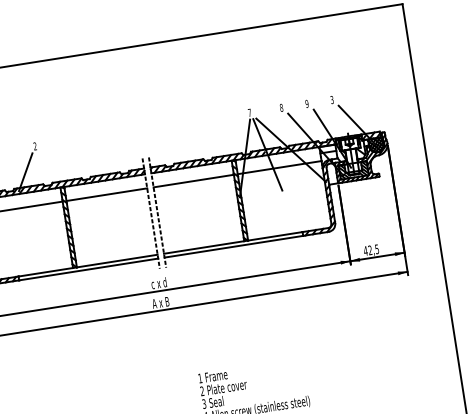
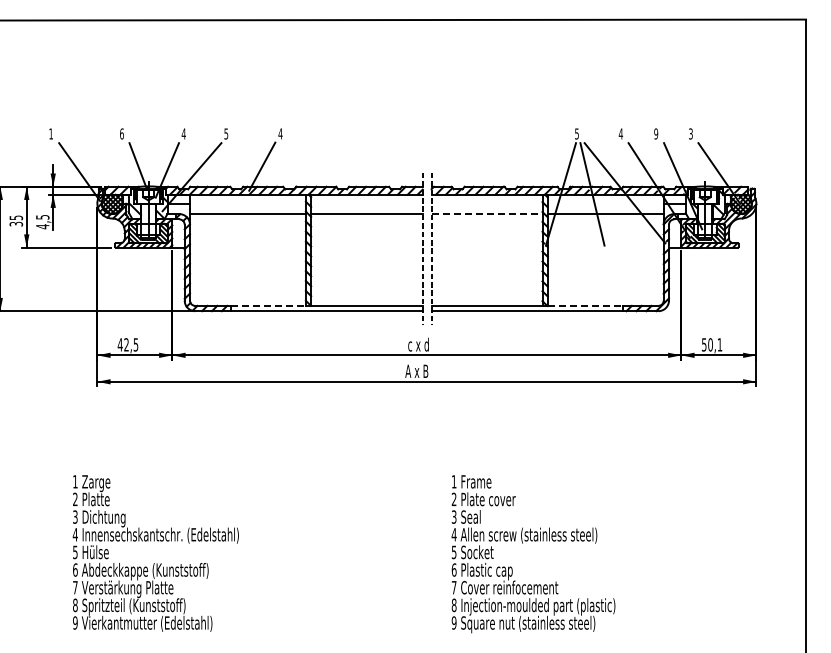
text: (281, 107) -> (620, 133), 8 -> 4
text: (249, 112) -> (576, 133), 7 -> 5
text: (35, 146) -> (280, 133), 2 -> 4
line: (194, 181) -> (487, 214), solid -> dashed
line: (275, 236) -> (585, 305), solid -> dashed
text: (370, 249) -> (711, 344), 42,5 -> 50,1
line: (45, 271) -> (268, 305), solid -> dashed

